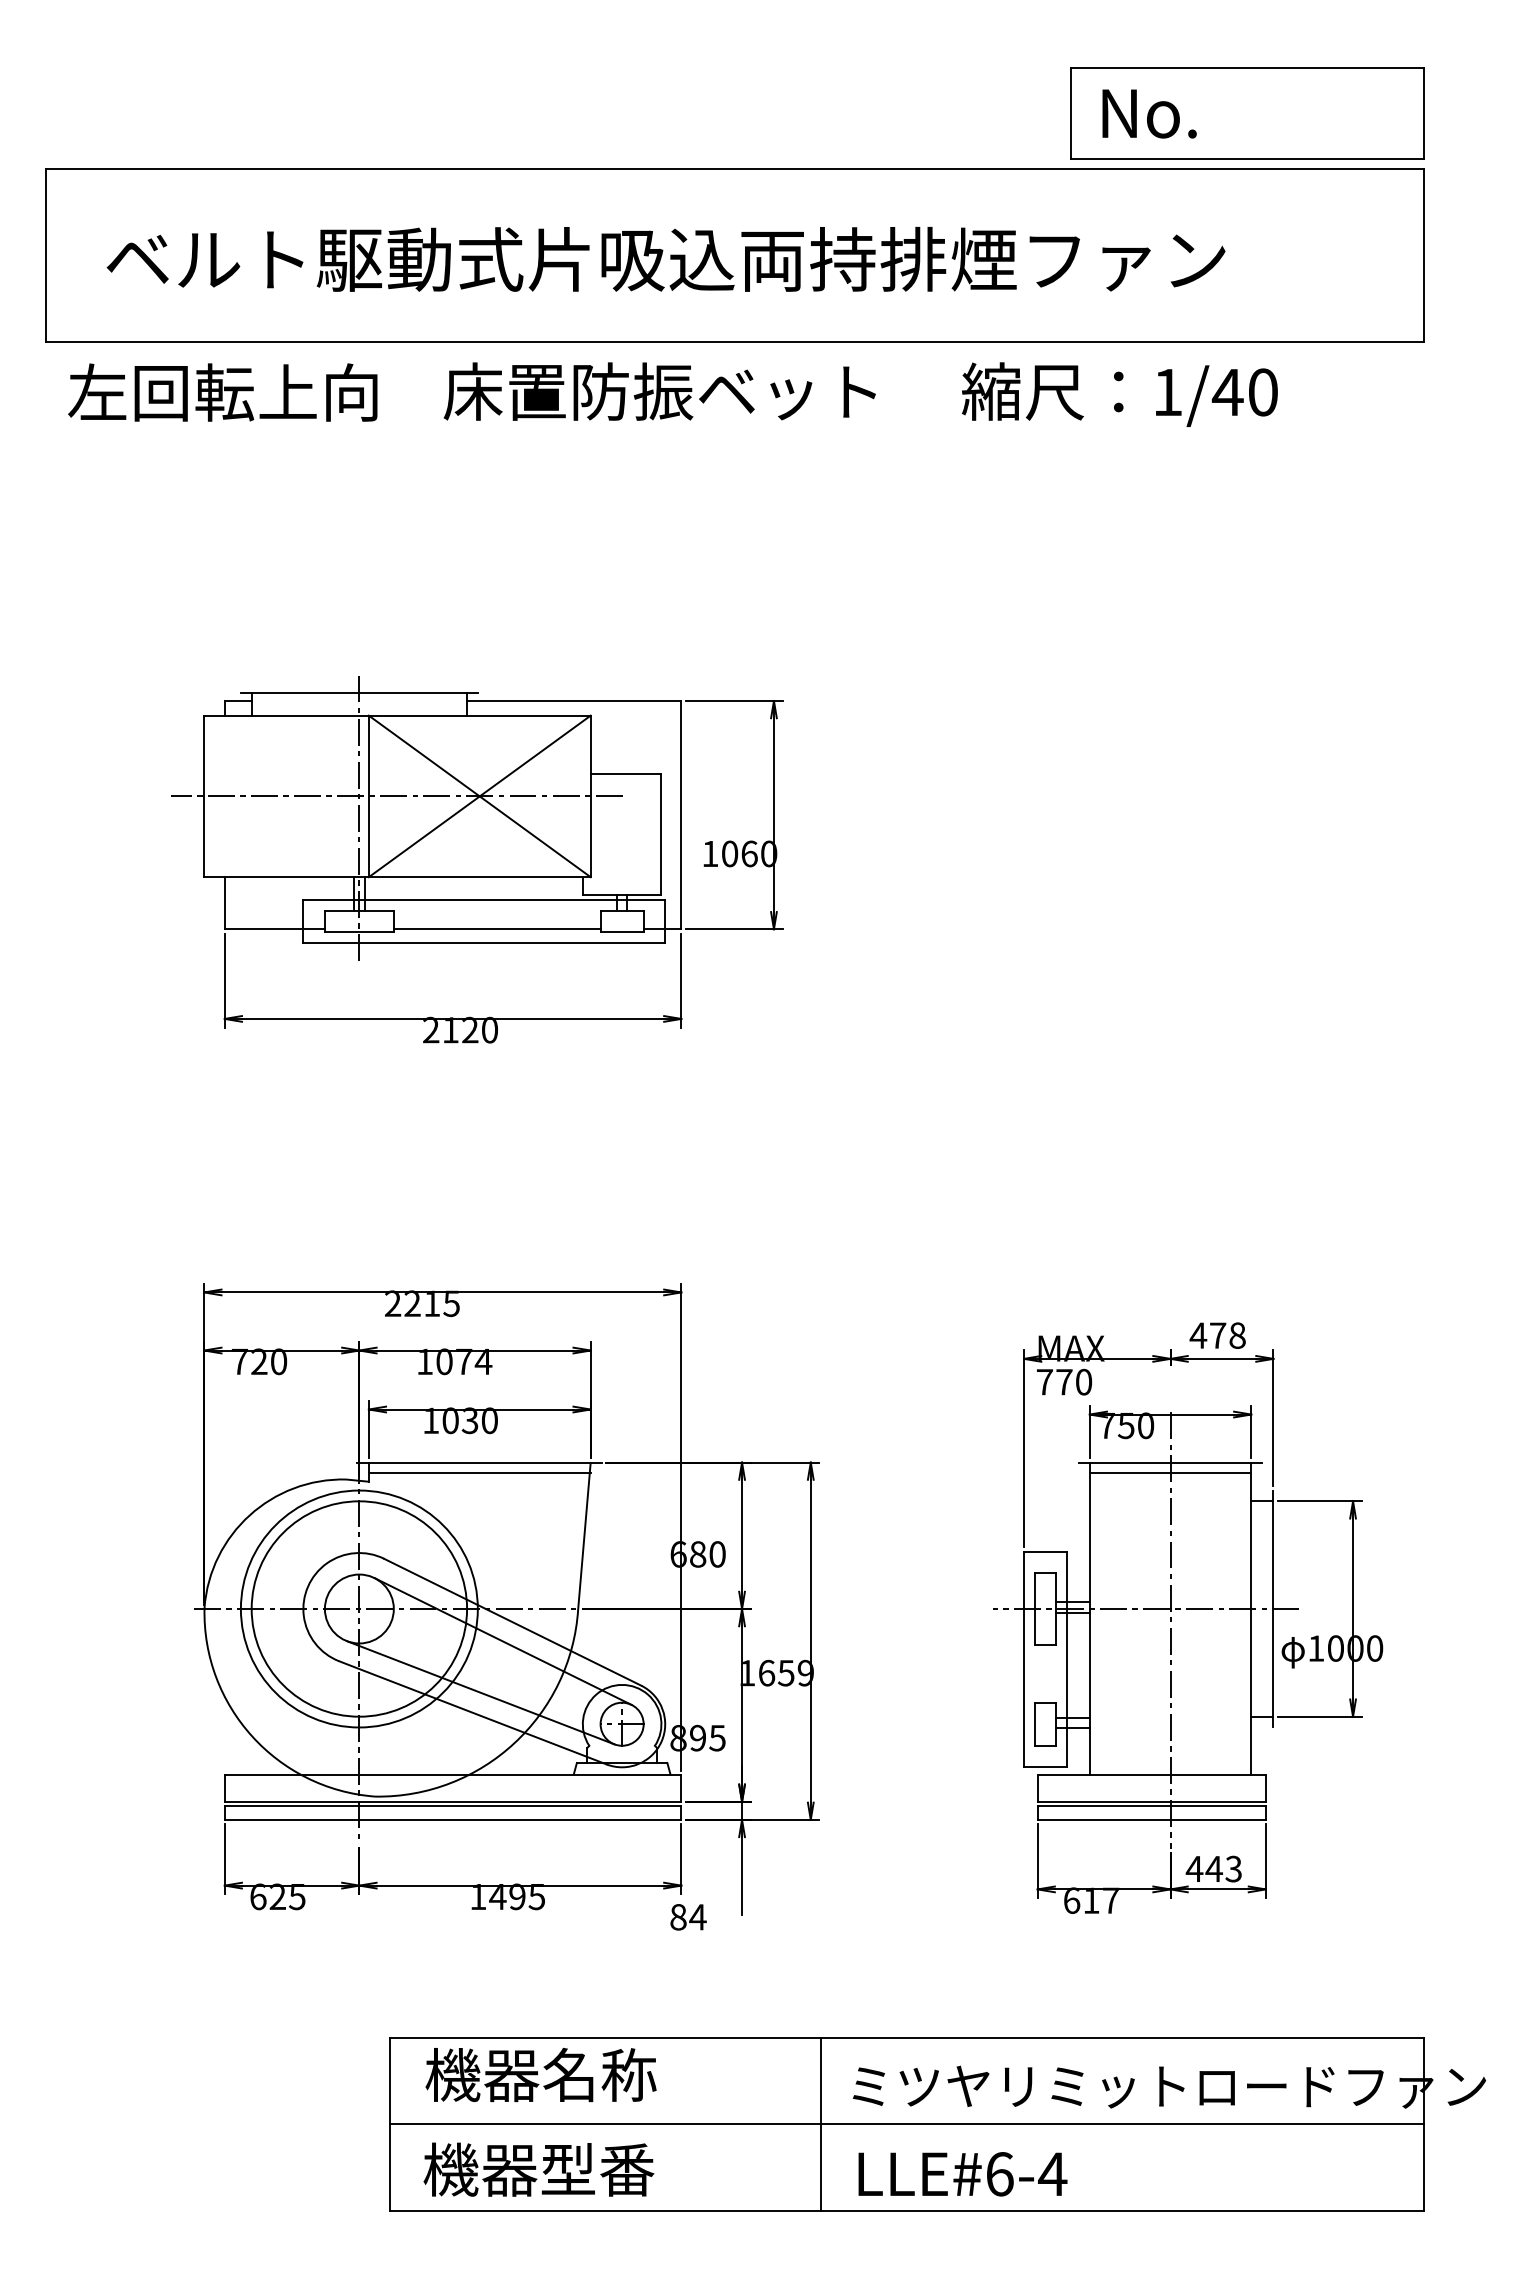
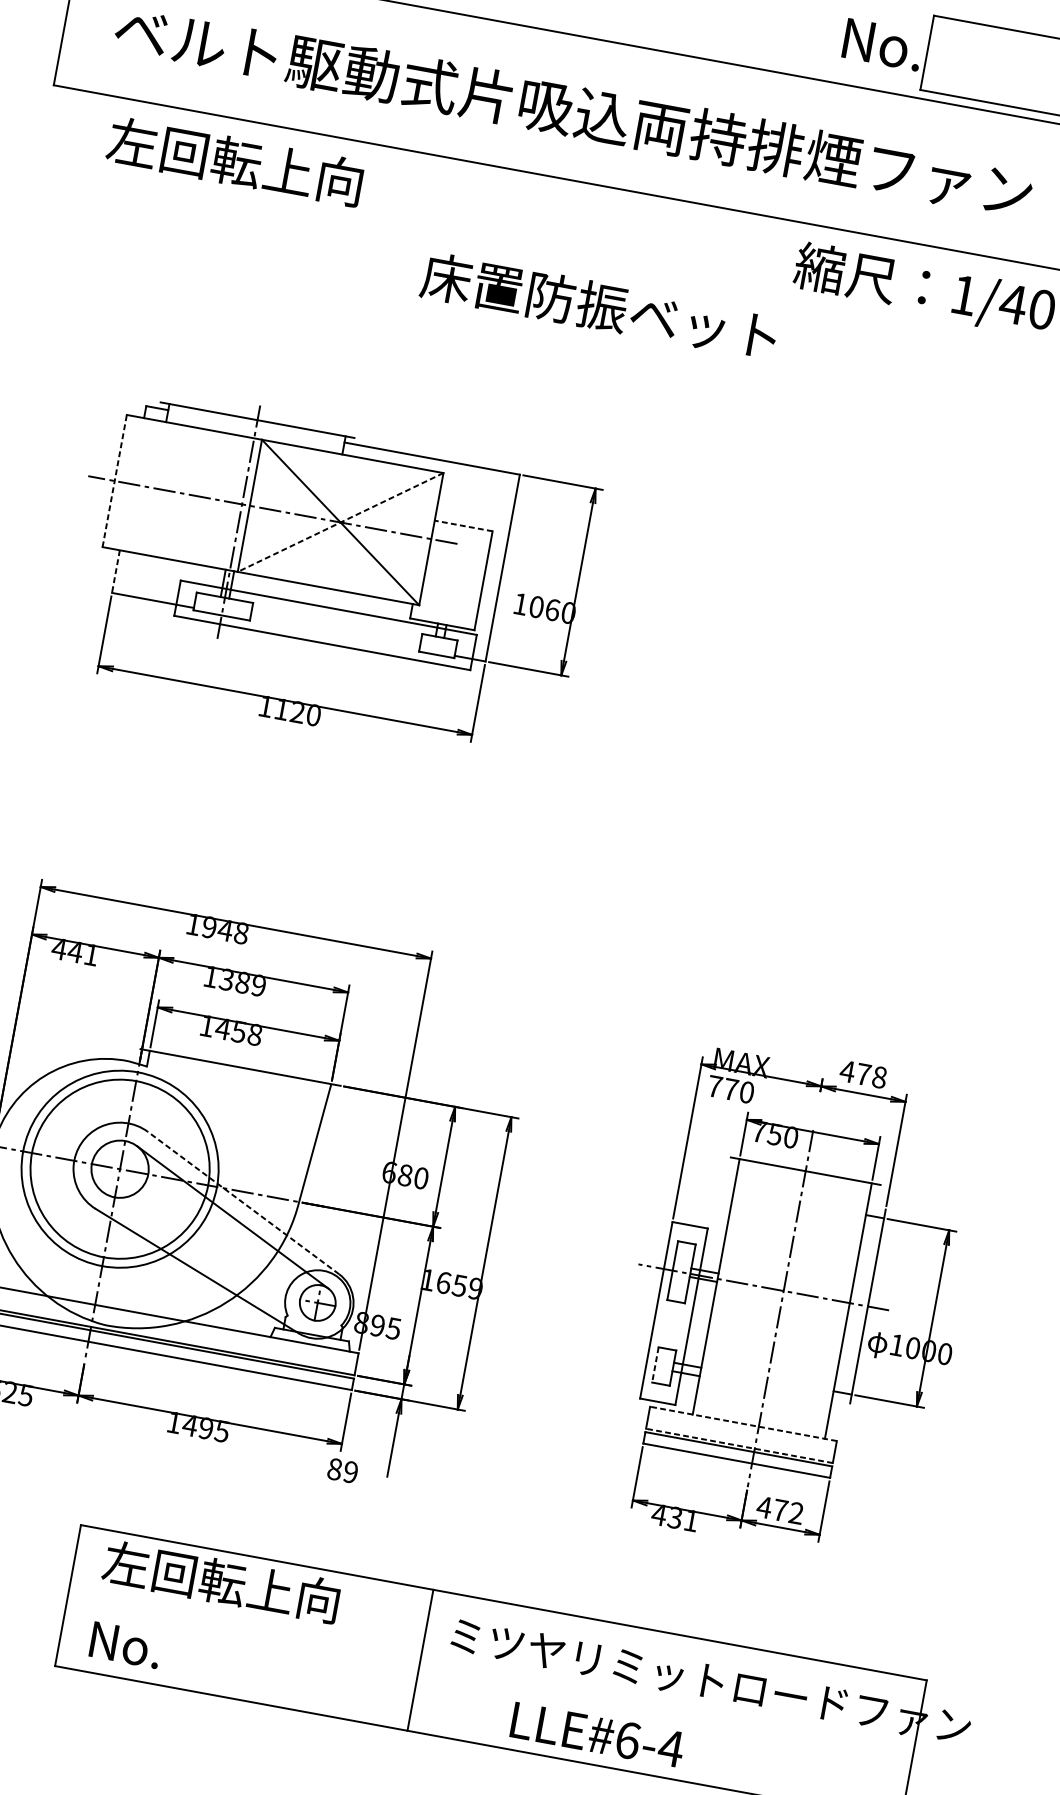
text: (1149, 113) -> (883, 44), moved
text: (659, 391) -> (599, 306), moved
text: (222, 392) -> (234, 161), moved
line: (625, 773) -> (463, 525), solid -> dashed
line: (203, 796) -> (114, 481), solid -> dashed
line: (479, 796) -> (340, 522), solid -> dashed
line: (224, 903) -> (115, 571), solid -> dashed
line: (496, 929) -> (334, 633), removed
text: (431, 1029) -> (266, 705), 2120 -> 1120
text: (422, 1303) -> (217, 928), 2215 -> 1948
text: (258, 1361) -> (74, 951), 720 -> 441
text: (464, 1361) -> (243, 982), 1074 -> 1389
text: (469, 1420) -> (238, 1031), 1030 -> 1458
line: (479, 1473) -> (238, 1076), removed
line: (1170, 1473) -> (804, 1180), removed
line: (512, 1622) -> (243, 1203), solid -> dashed
line: (480, 1692) -> (206, 1255), removed
line: (1034, 1724) -> (655, 1365), solid -> dashed
line: (1151, 1774) -> (743, 1423), solid -> dashed
line: (1151, 1801) -> (739, 1445), solid -> dashed
text: (1223, 1869) -> (787, 1512), 443 -> 472
text: (1090, 1900) -> (674, 1517), 617 -> 431
text: (697, 1917) -> (350, 1472), 84 -> 89
text: (568, 2074) -> (221, 1581), 機器名称 -> 左回転上向
line: (907, 2124) -> (491, 1673), removed
text: (538, 2169) -> (182, 1654), 機器型番 -> No.
text: (962, 2174) -> (597, 1735), moved

